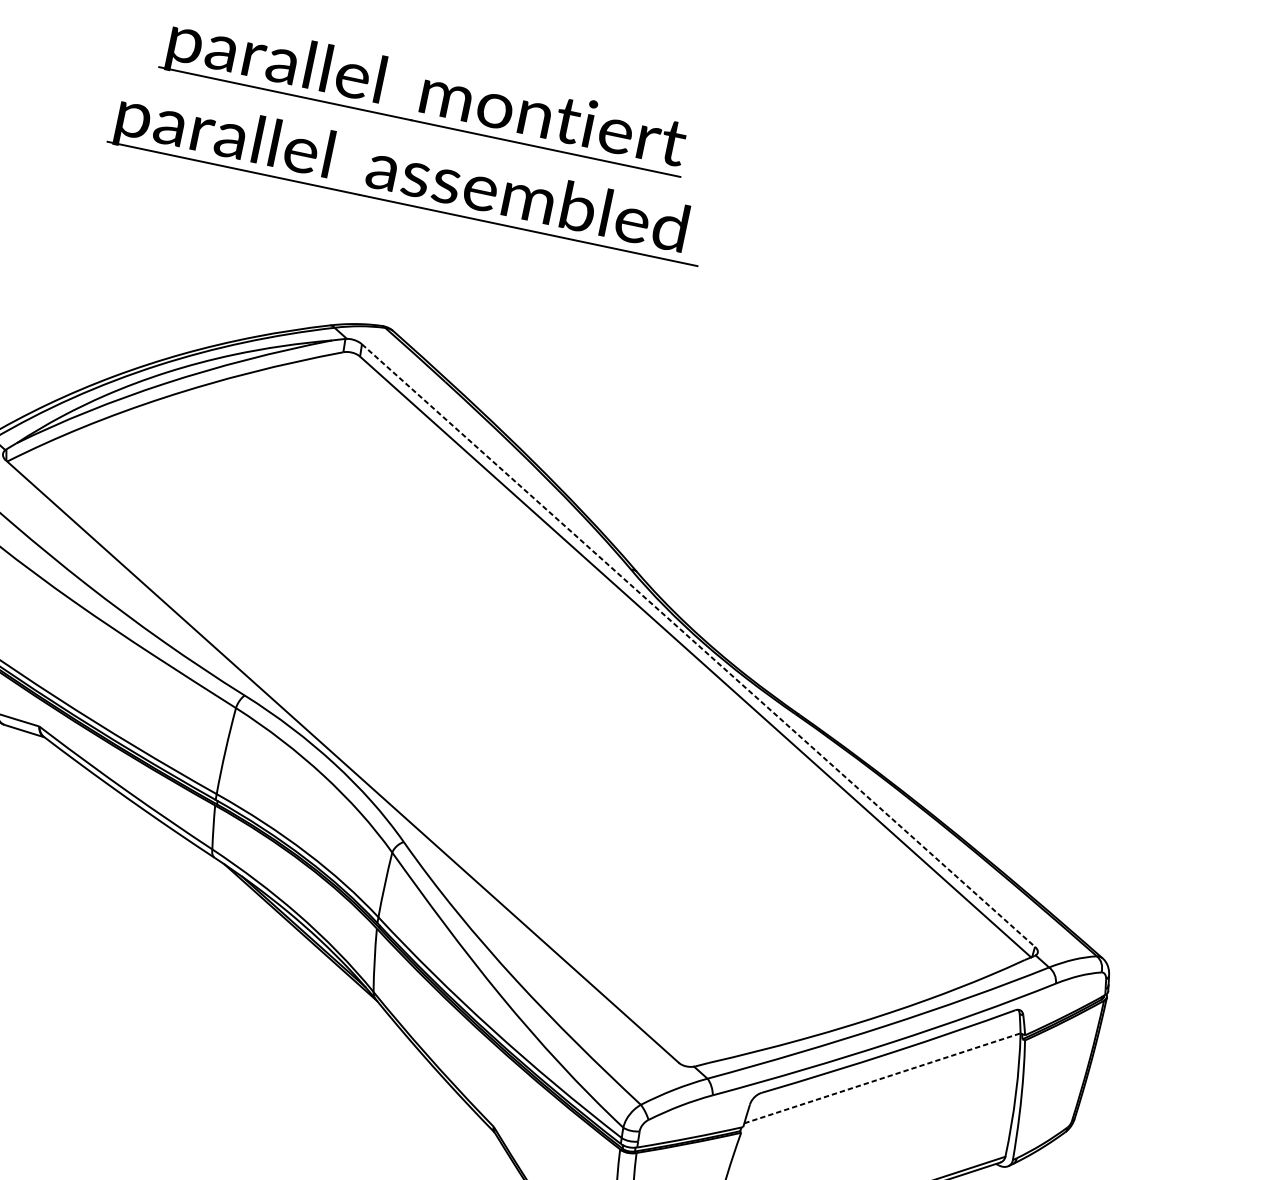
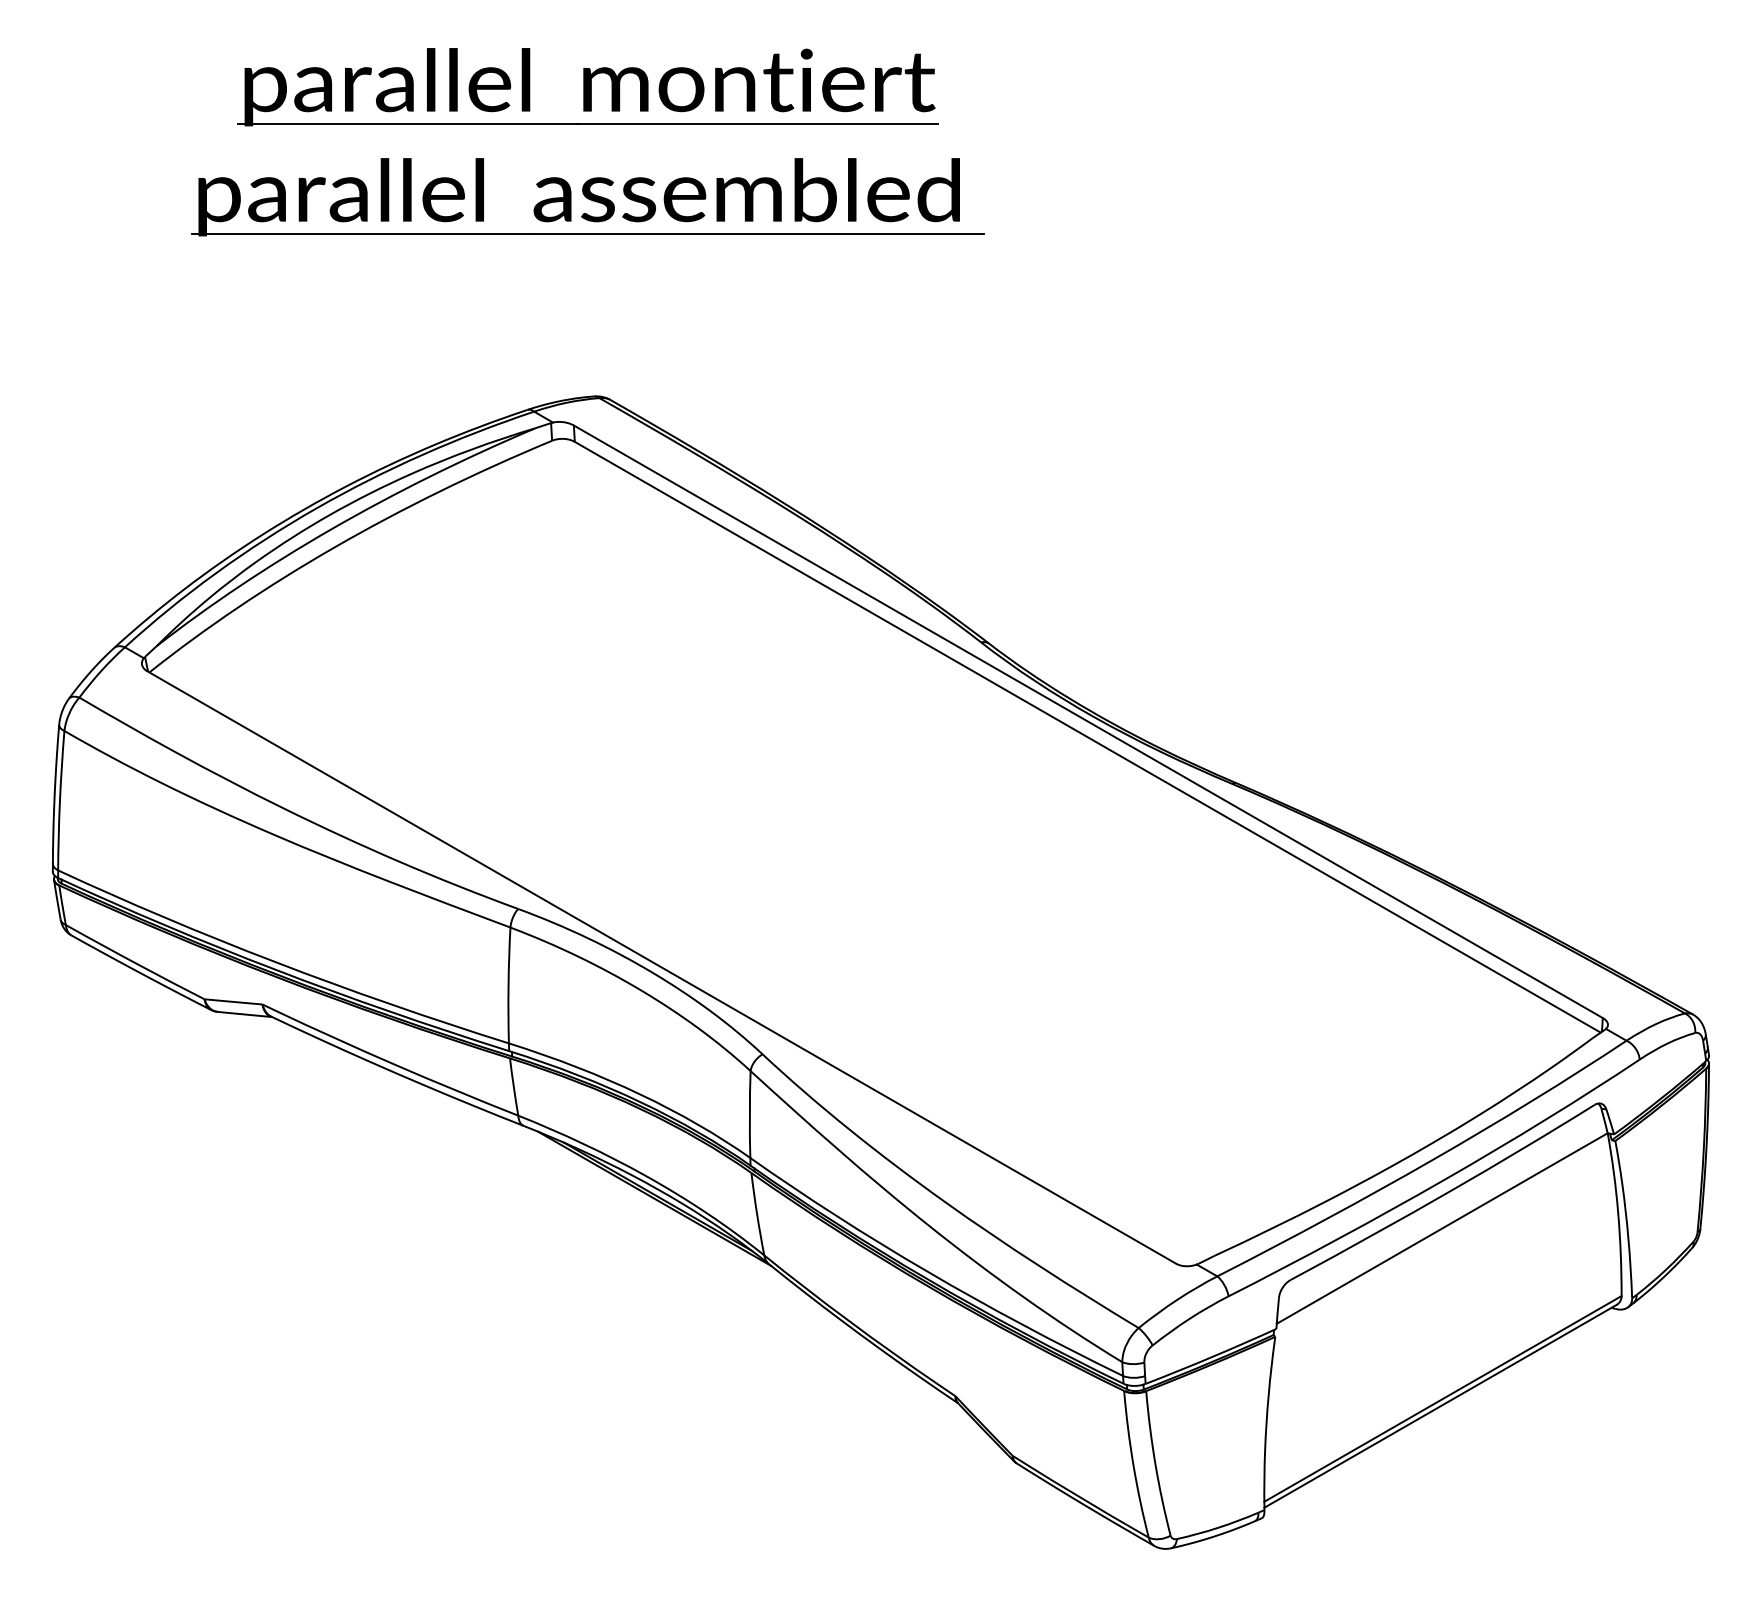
line: (698, 645) -> (1088, 721), dashed -> solid
line: (882, 1078) -> (1442, 1228), dashed -> solid

